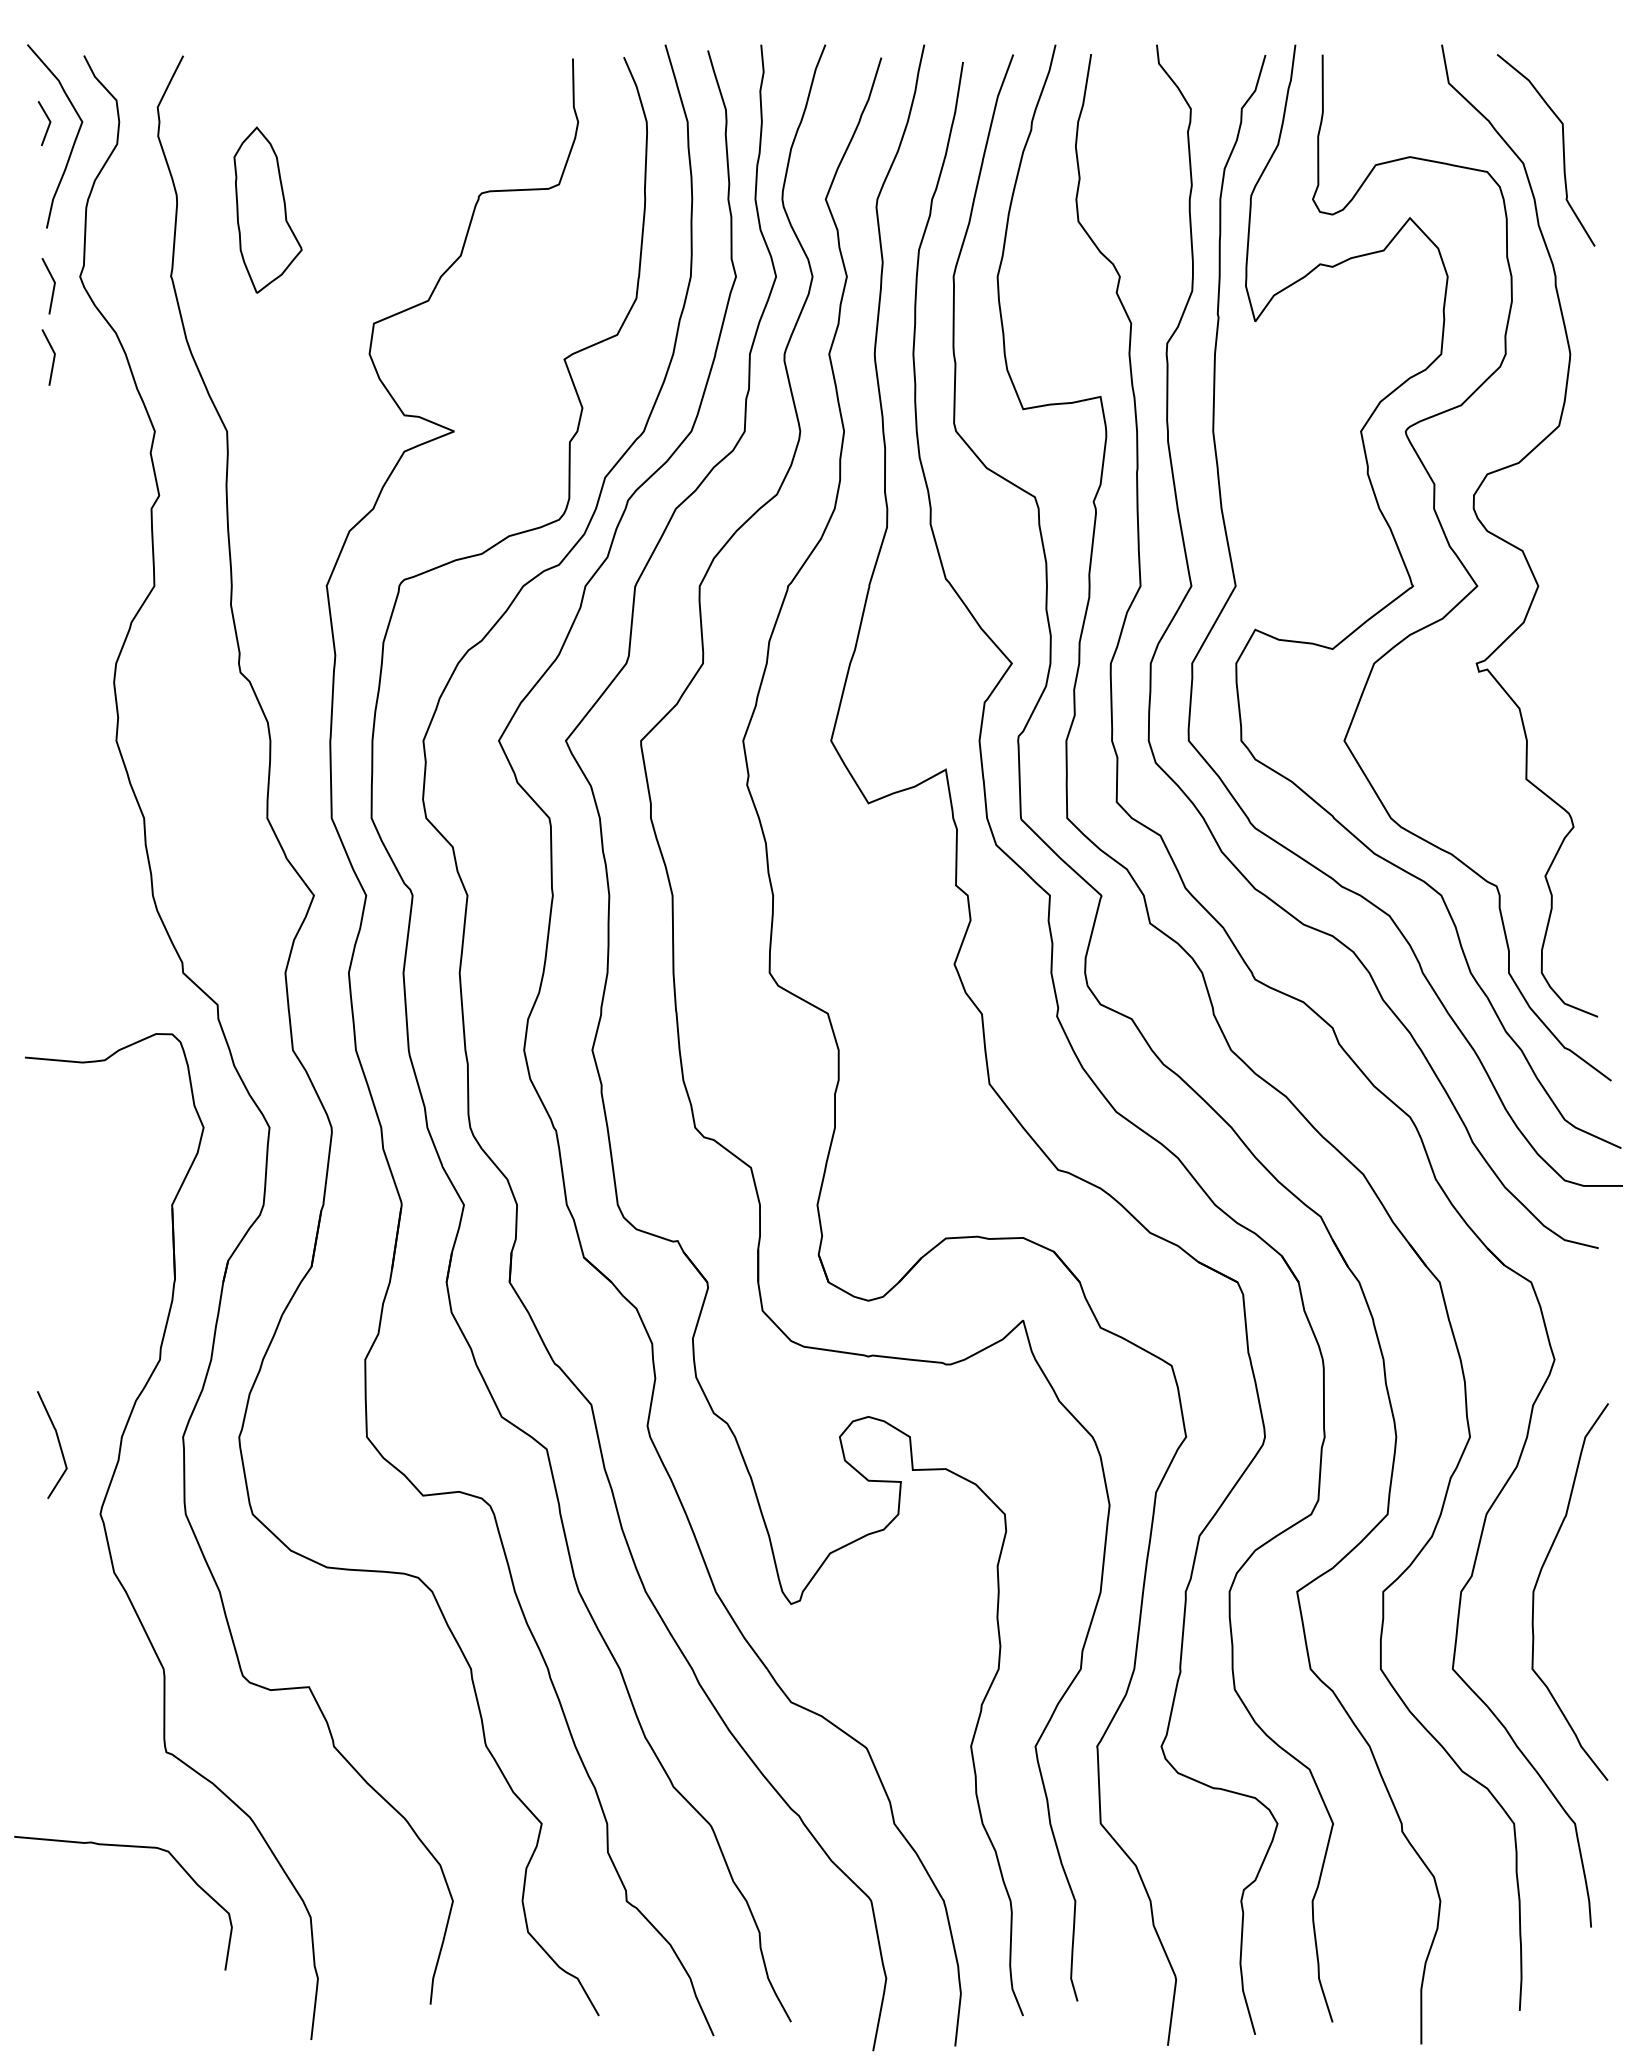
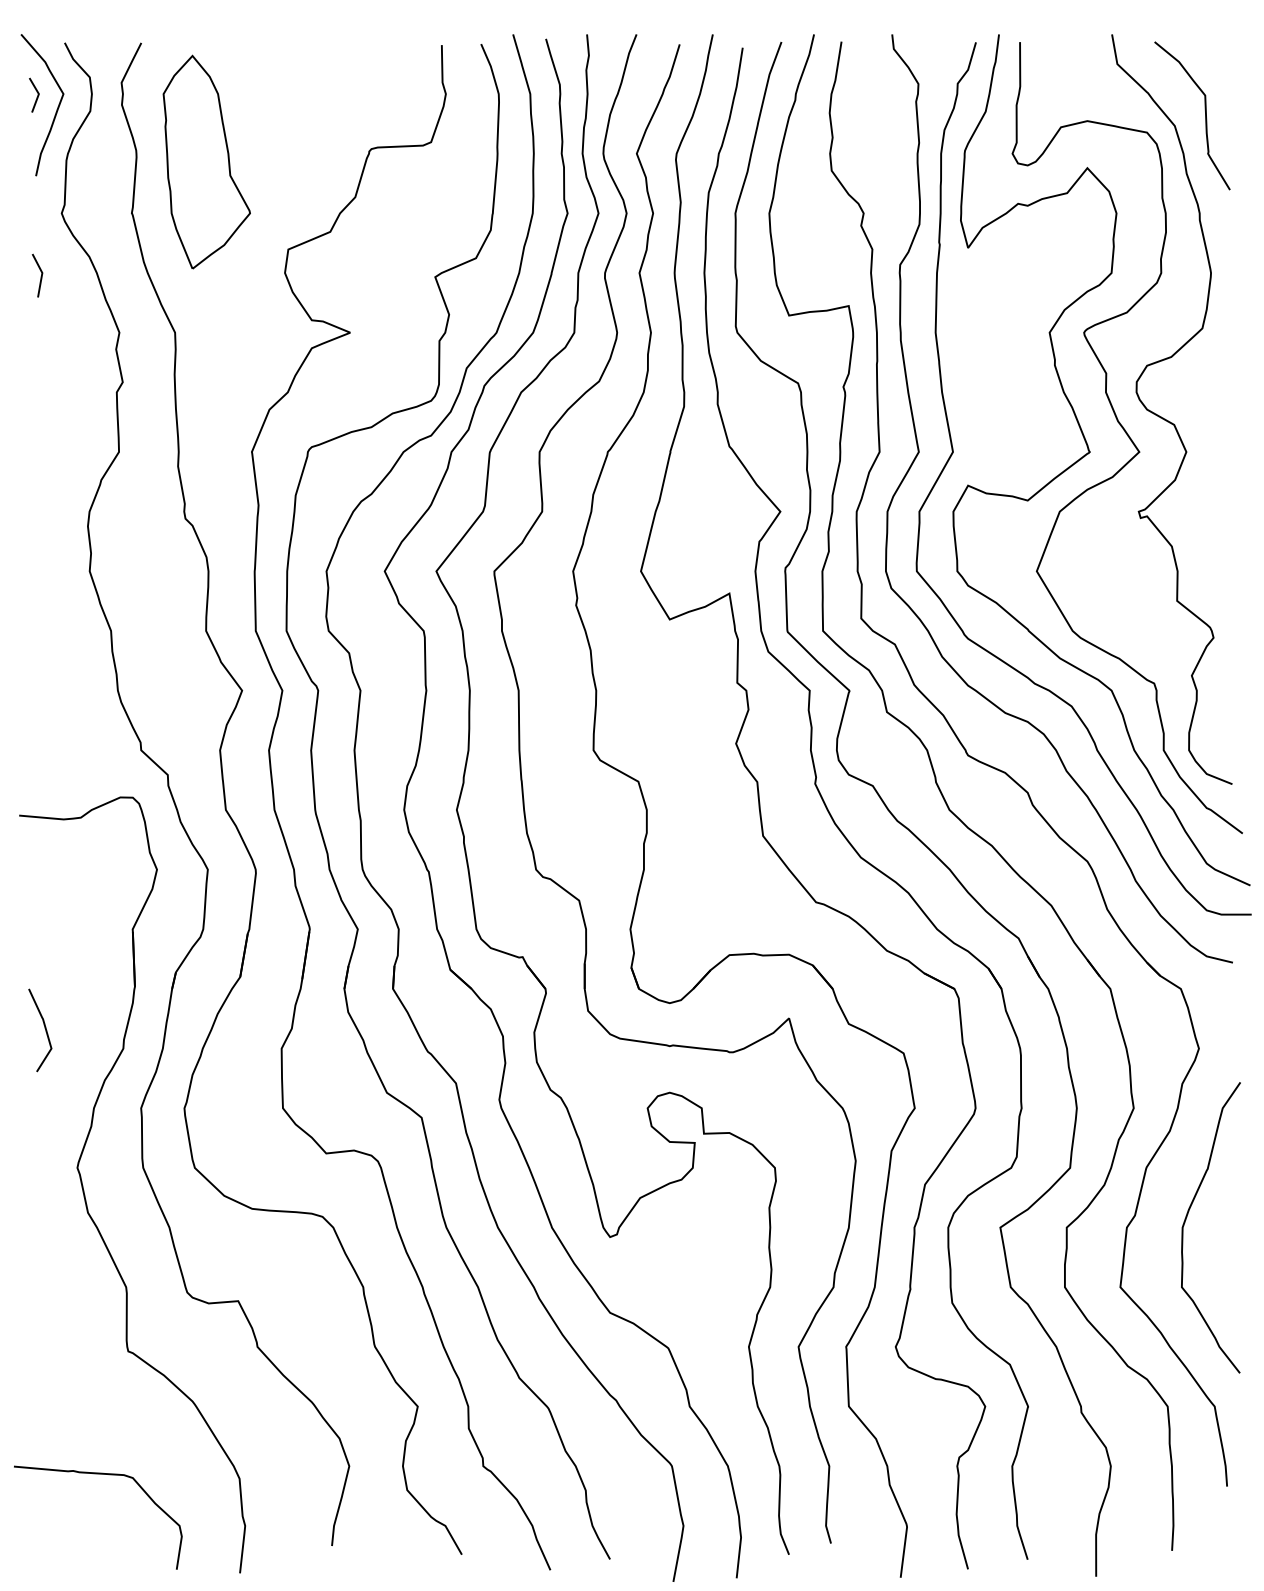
part: (267, 209) -> (206, 161), size x1.67
line: (52, 287) -> (40, 221), removed
line: (57, 1442) -> (44, 1028), moved
curve: (123, 1847) -> (98, 1474), moved

